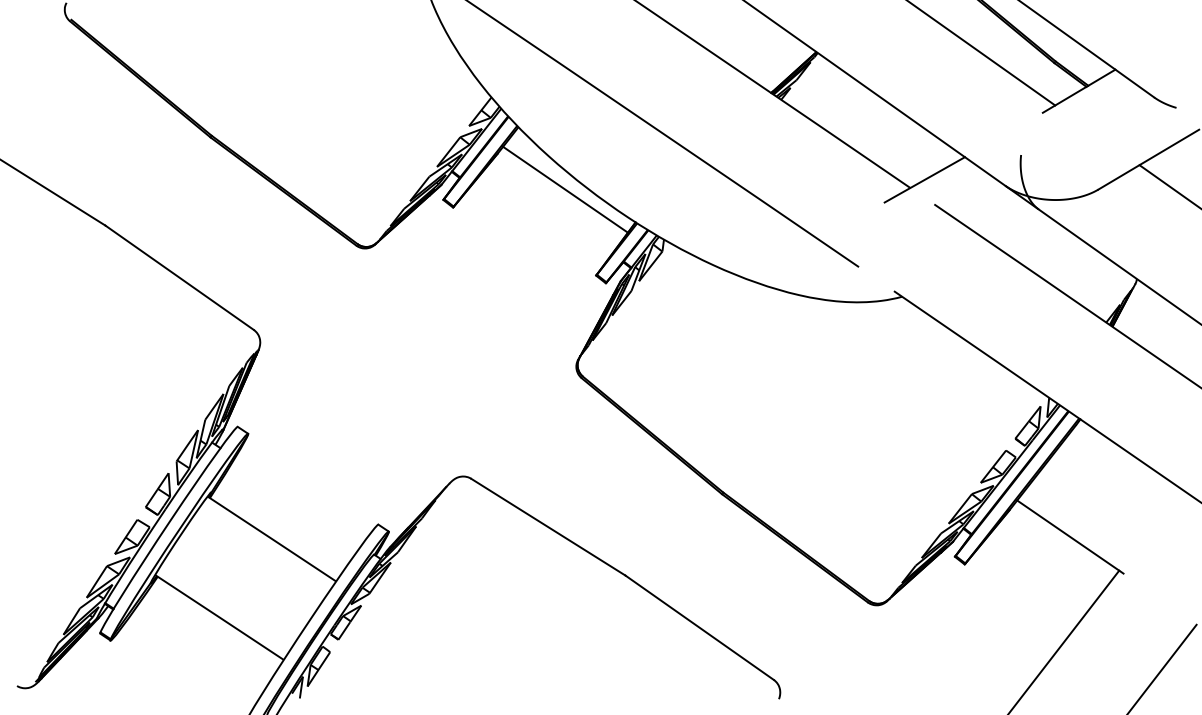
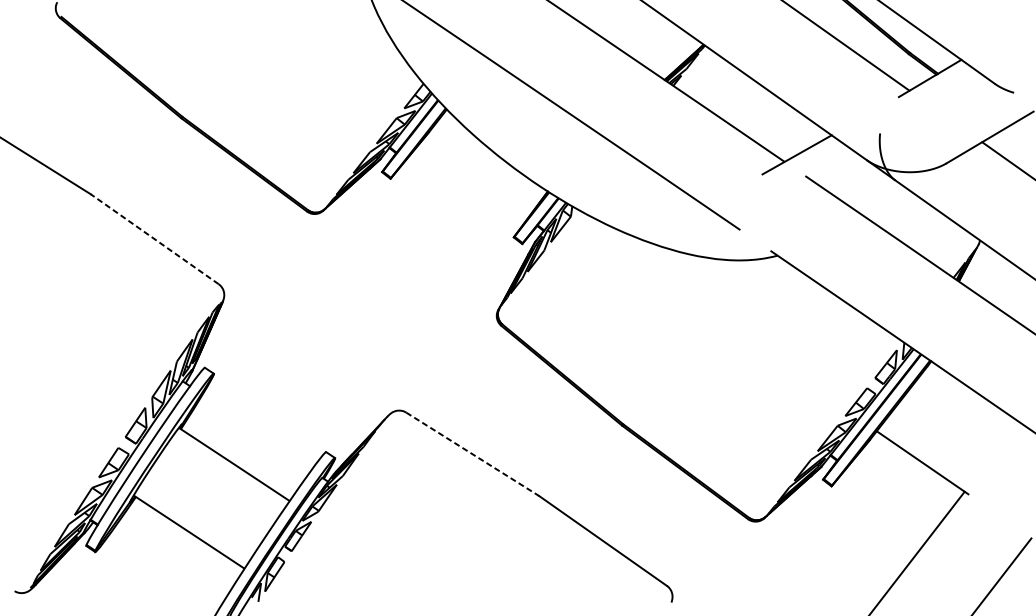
line: (565, 189) -> (487, 163), removed
line: (179, 277) -> (154, 239), solid -> dashed
line: (548, 527) -> (472, 454), solid -> dashed

